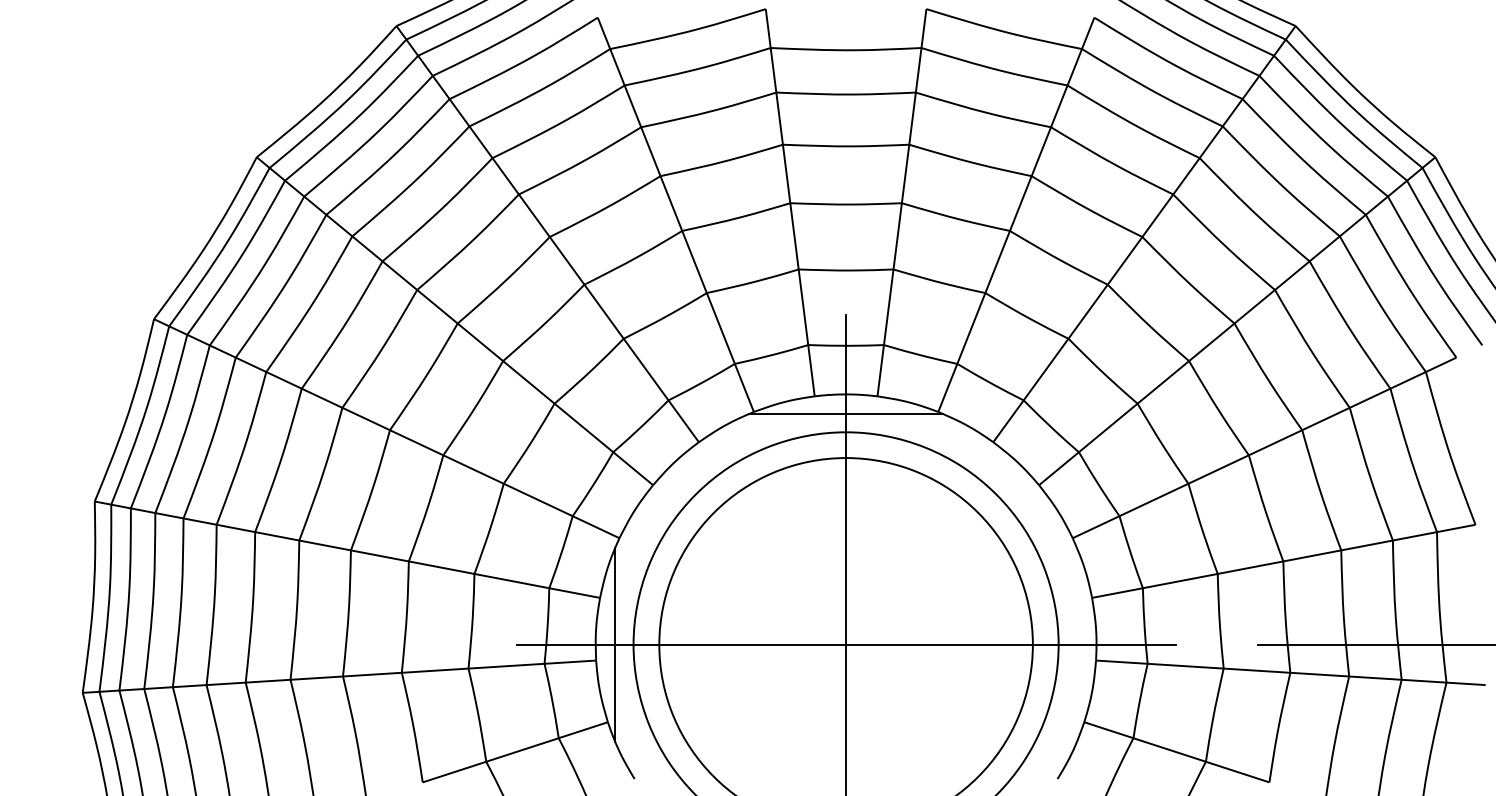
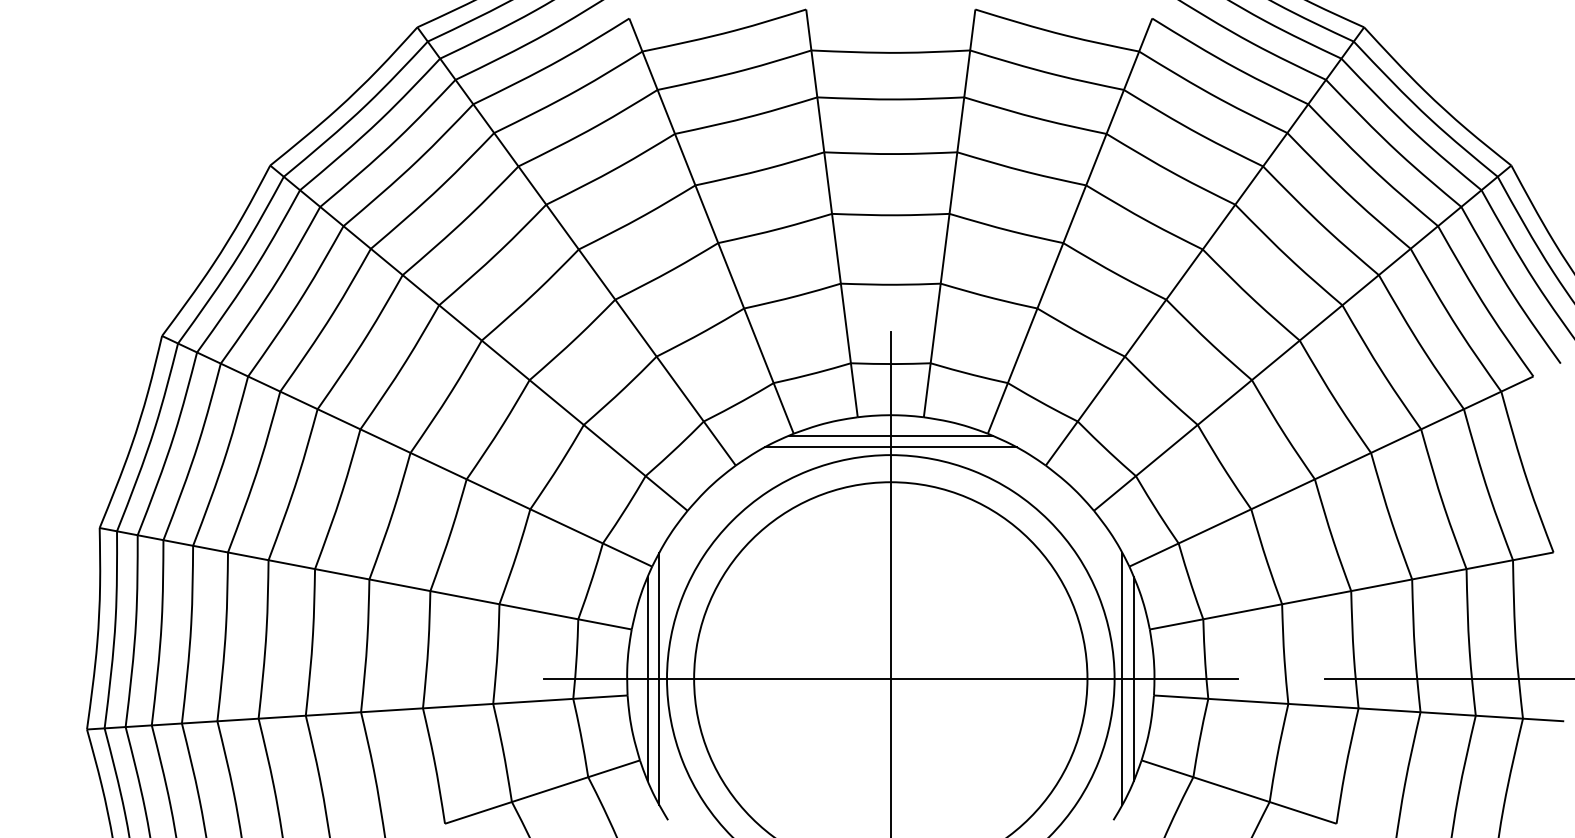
line: (845, 425) -> (890, 447), added
line: (626, 644) -> (659, 678), added
line: (1066, 644) -> (1122, 678), added
line: (1076, 645) -> (1133, 679), added

